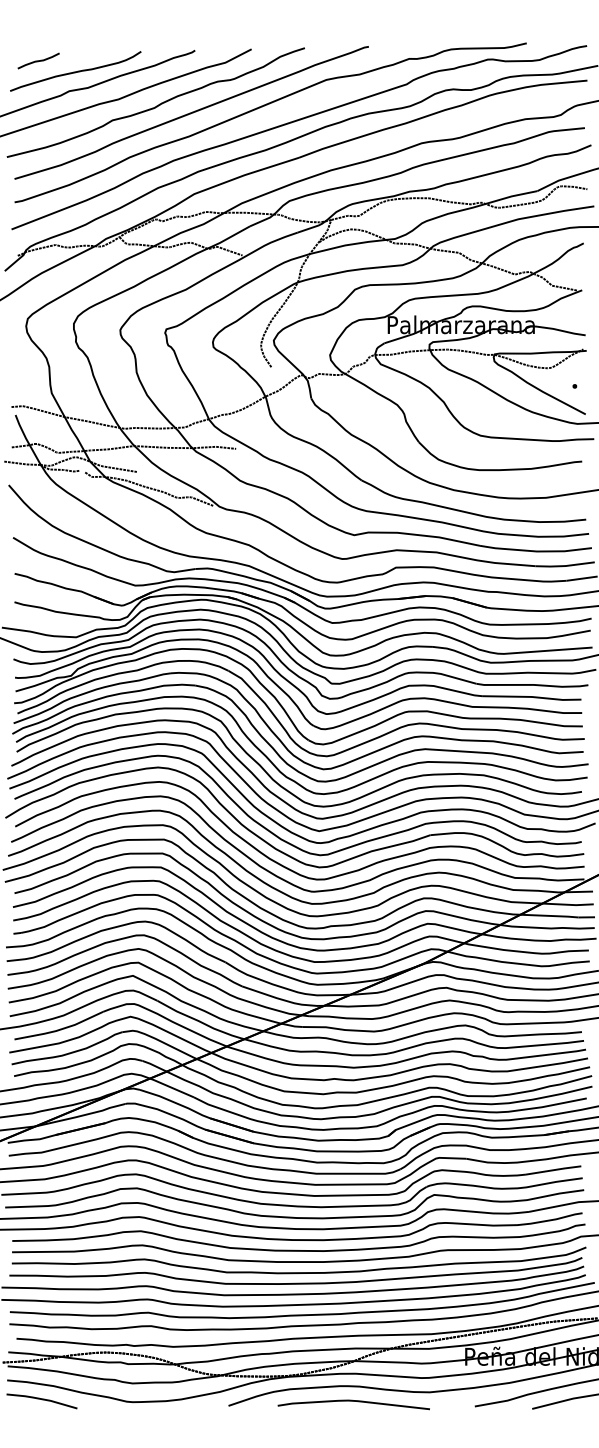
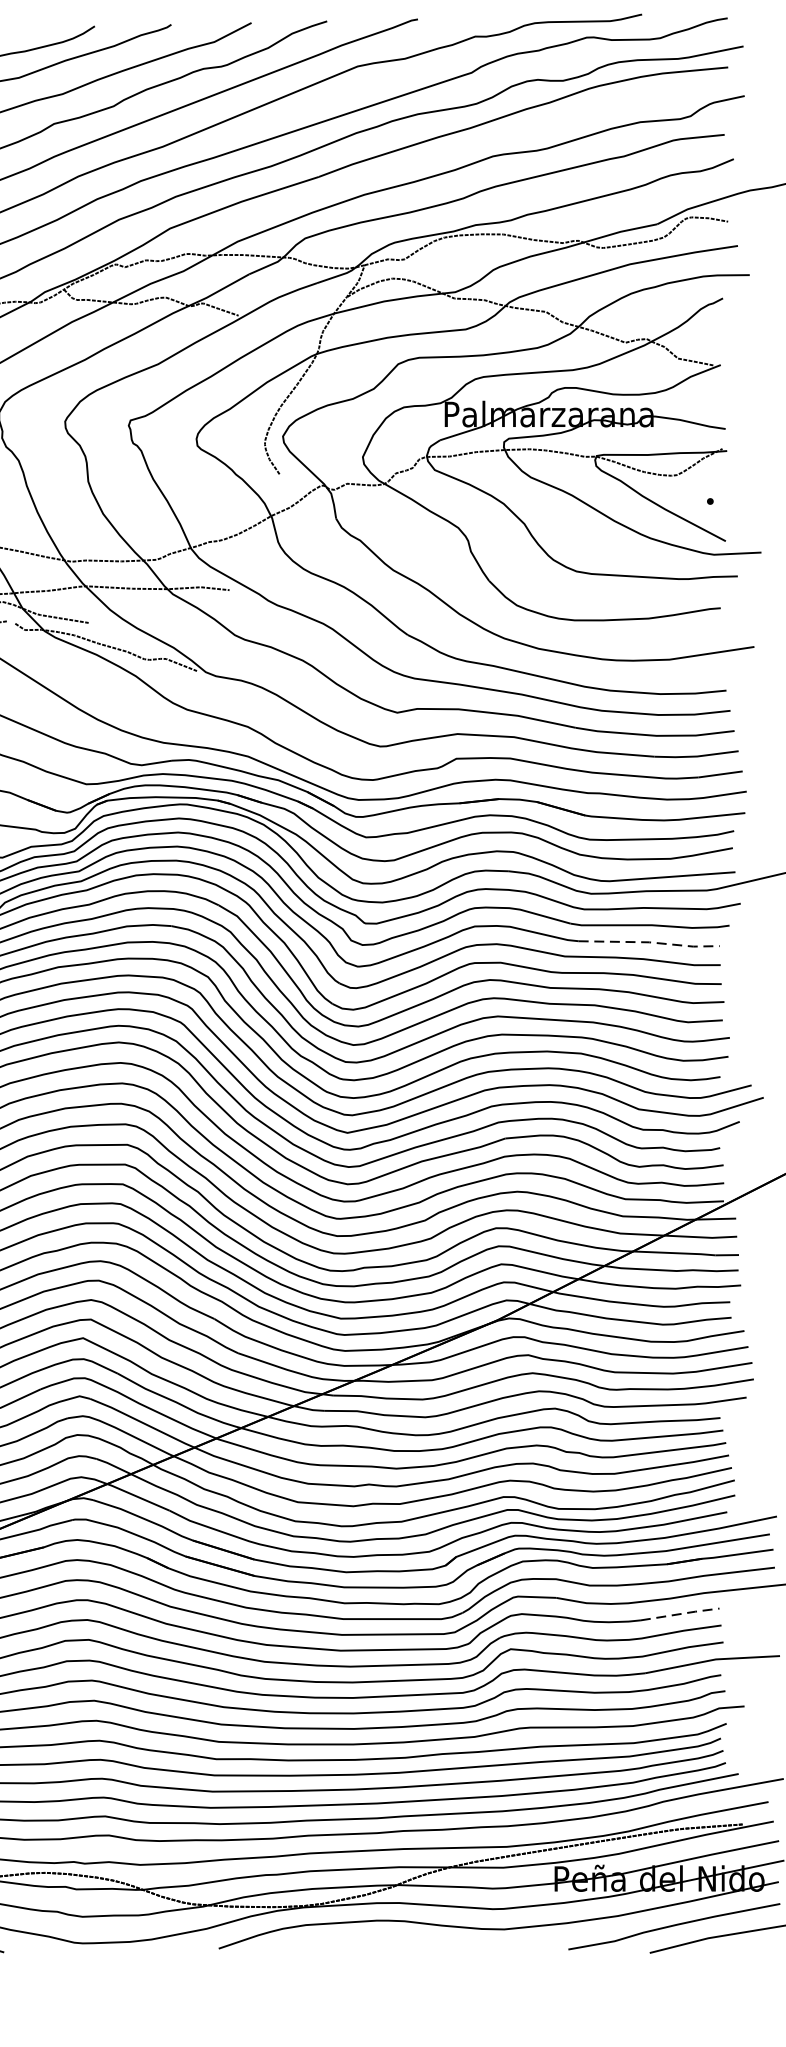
line: (532, 697) -> (650, 943), solid -> dashed
line: (554, 1170) -> (681, 1614), solid -> dashed
curve: (353, 1401) -> (396, 1942), removed

